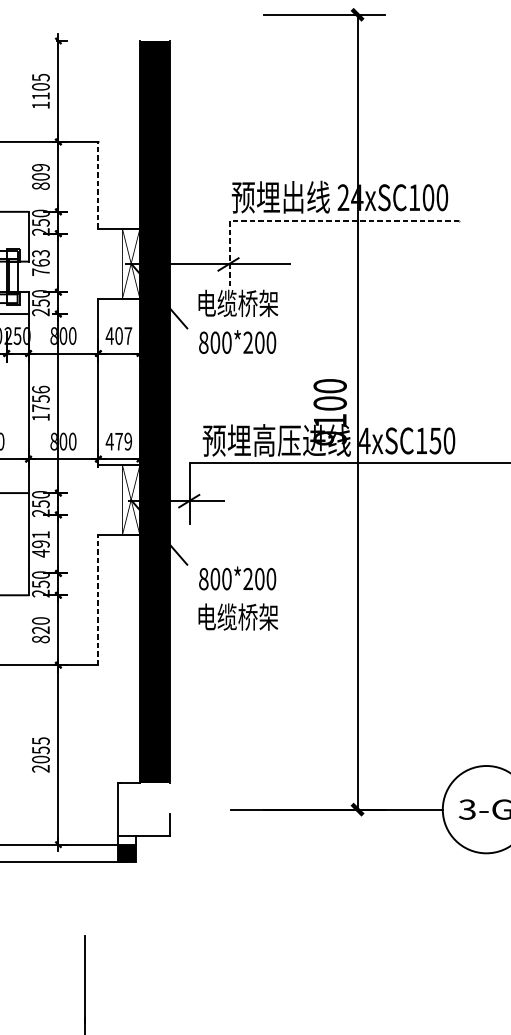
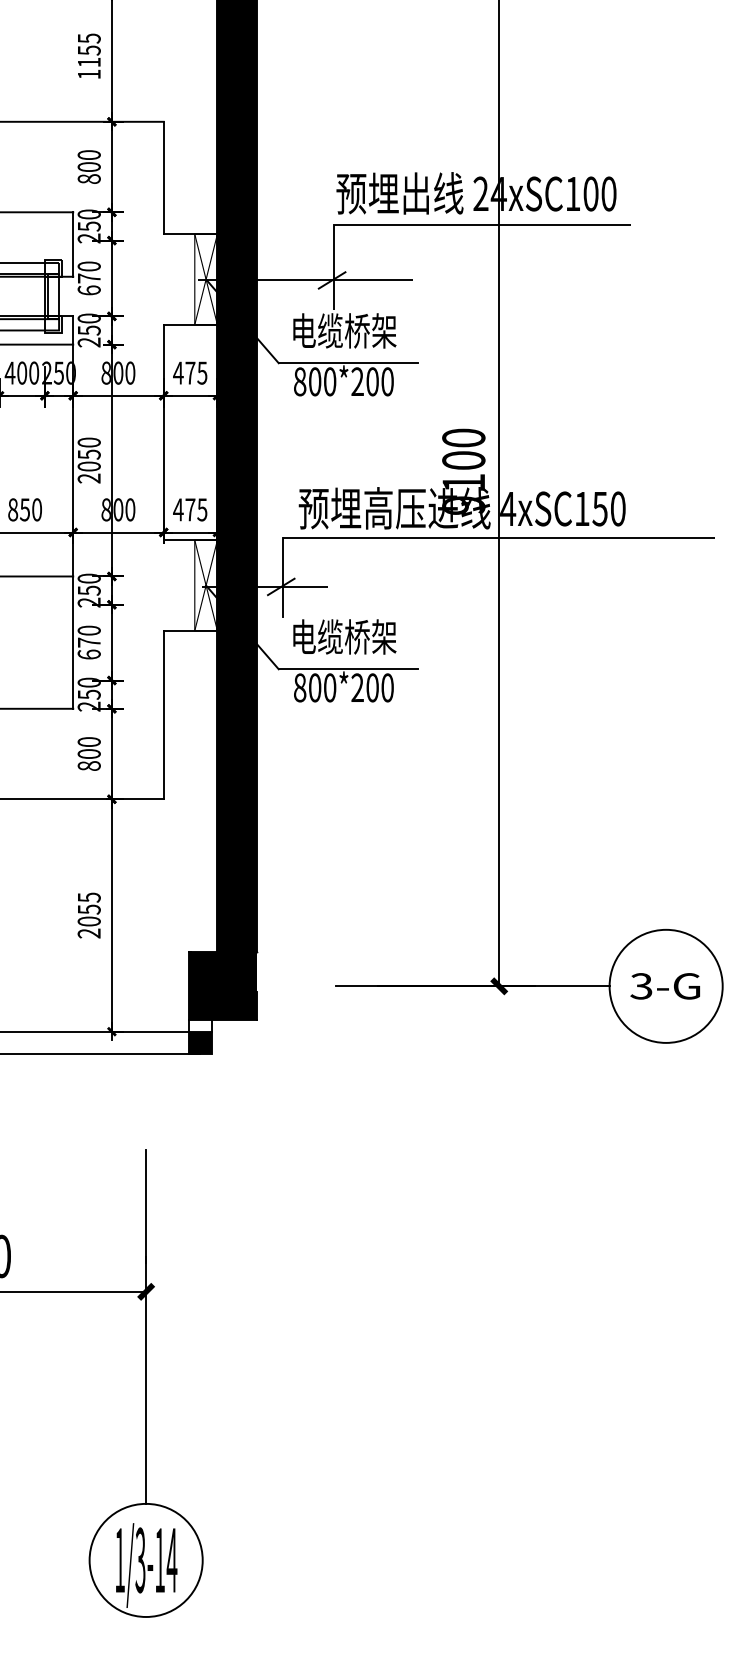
text: (40, 86) -> (88, 50), 1105 -> 1155
text: (40, 167) -> (88, 155), 809 -> 800
line: (98, 184) -> (163, 177), dashed -> solid
line: (311, 221) -> (439, 224), dashed -> solid
text: (40, 262) -> (88, 278), 763 -> 670
line: (241, 328) -> (348, 363), added
text: (123, 335) -> (196, 372), 407 -> 475
text: (40, 403) -> (88, 460), 1756 -> 2050
text: (128, 441) -> (202, 509), 479 -> 475
text: (40, 544) -> (88, 642), 491 -> 670
line: (241, 564) -> (348, 669), added
line: (98, 599) -> (163, 714), dashed -> solid
text: (238, 616) -> (344, 636), moved
text: (40, 630) -> (88, 754), 820 -> 800
fill: (144, 809) -> (223, 986), added

